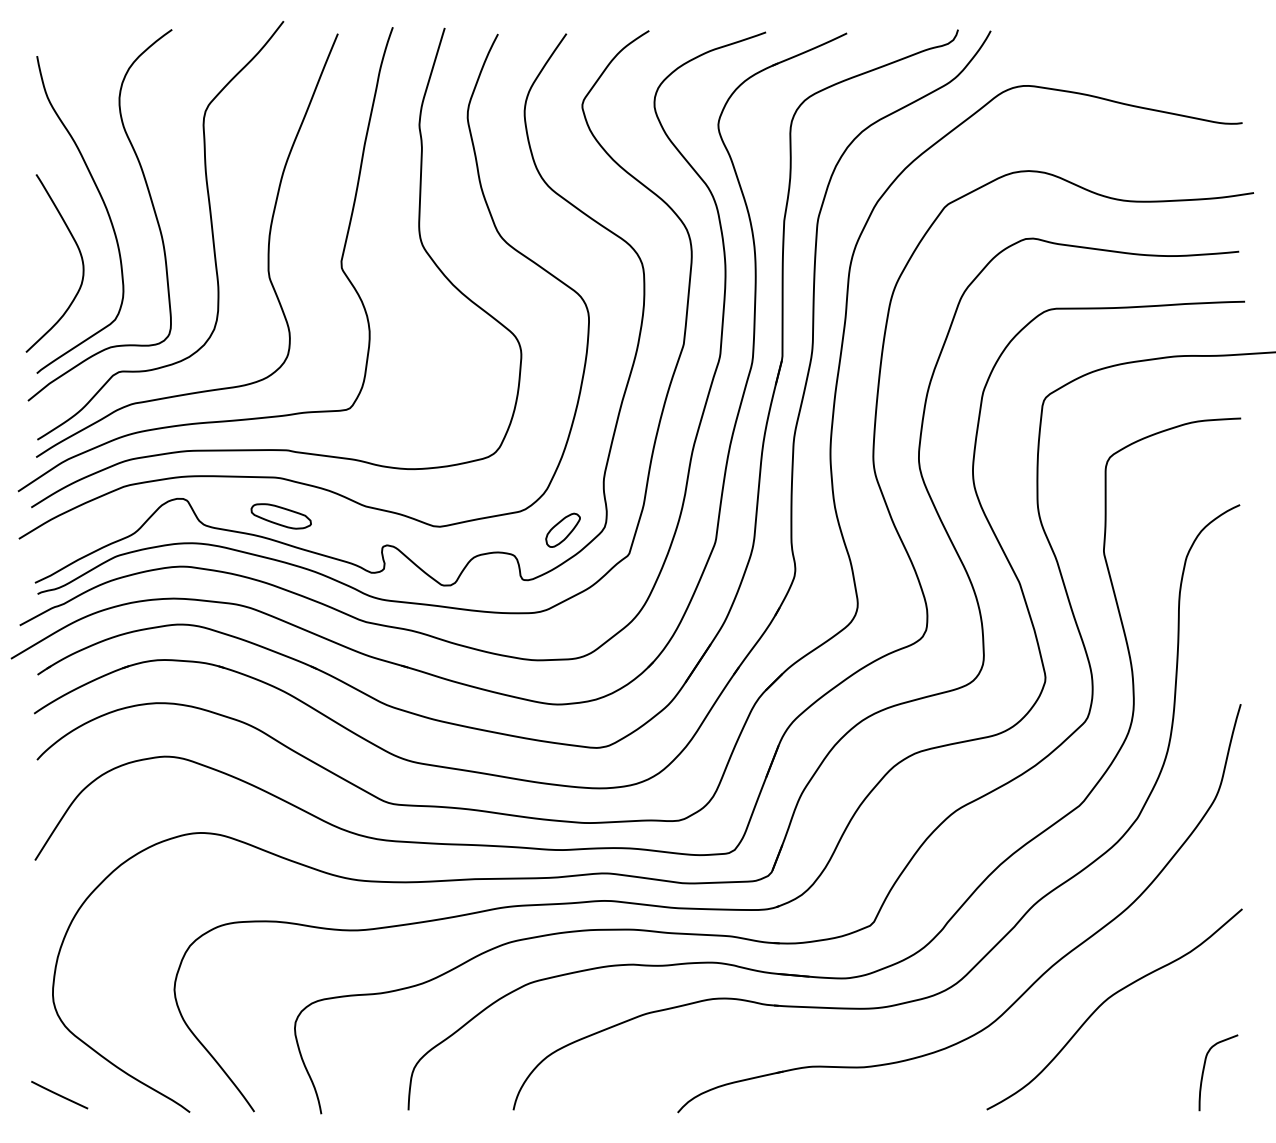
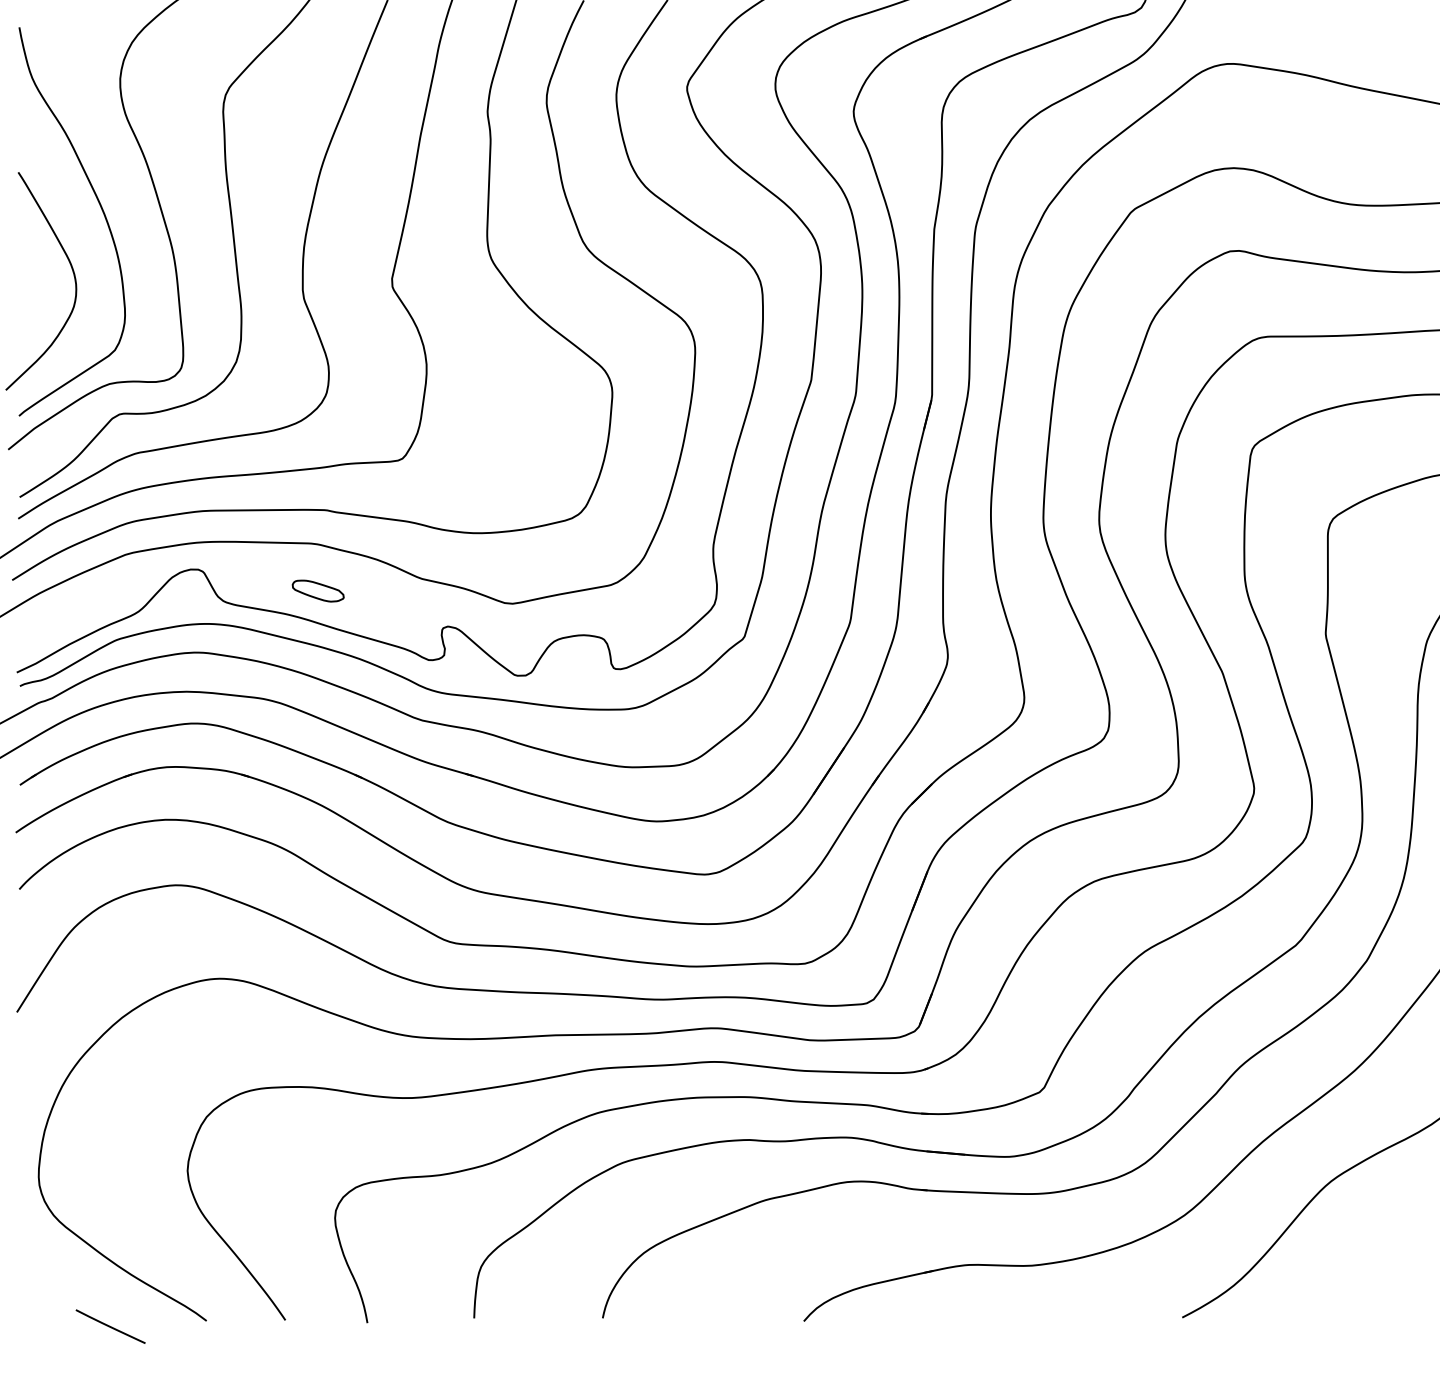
part: (280, 516) -> (317, 591), size x0.7
part: (562, 529) -> (662, 607), removed
line: (59, 1095) -> (110, 1327), moved

